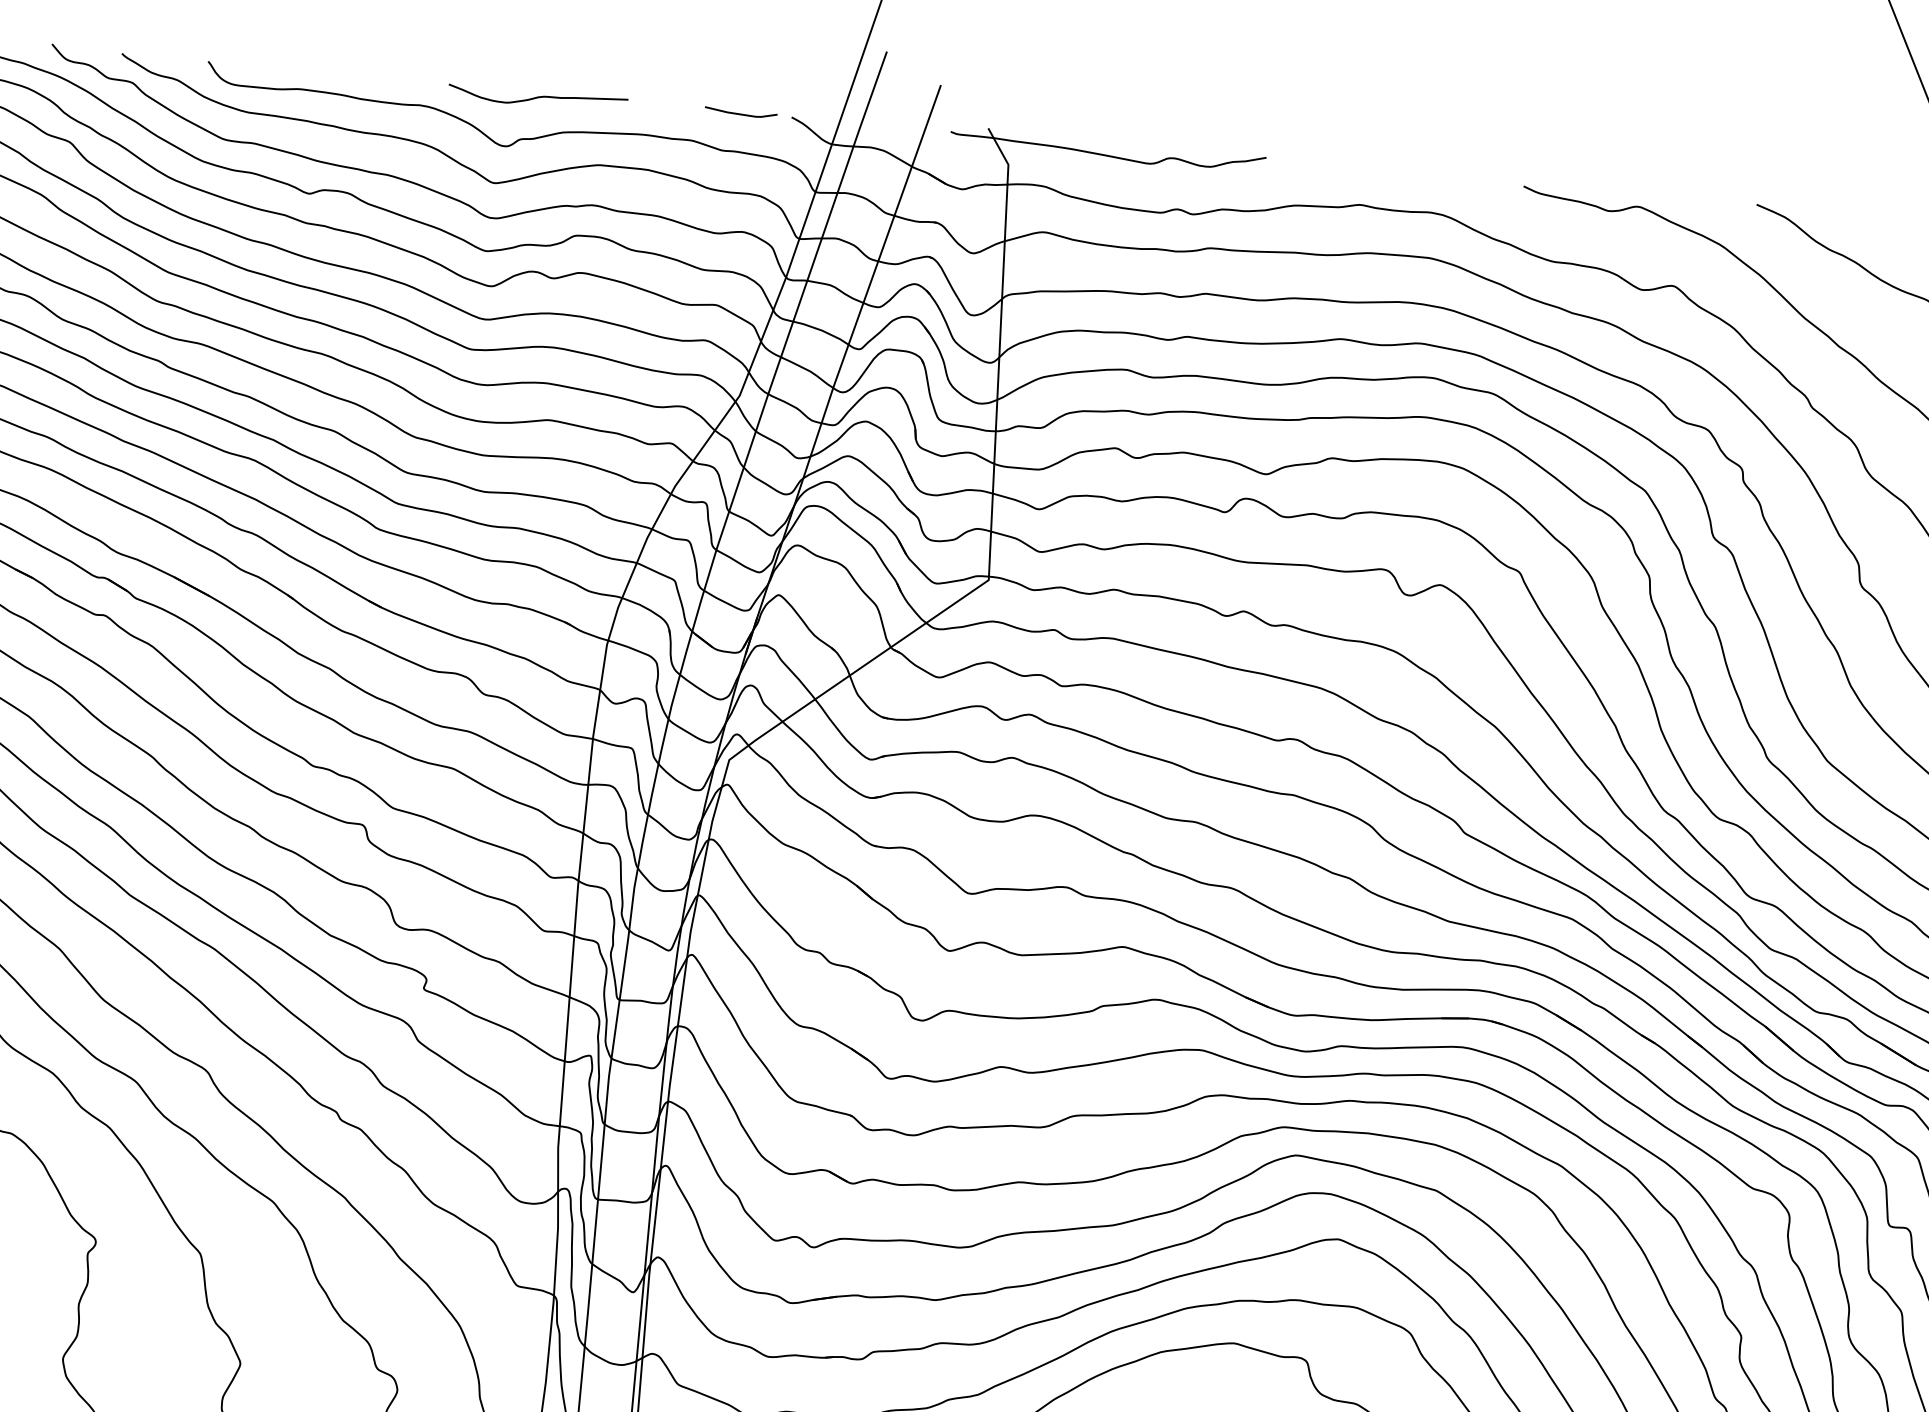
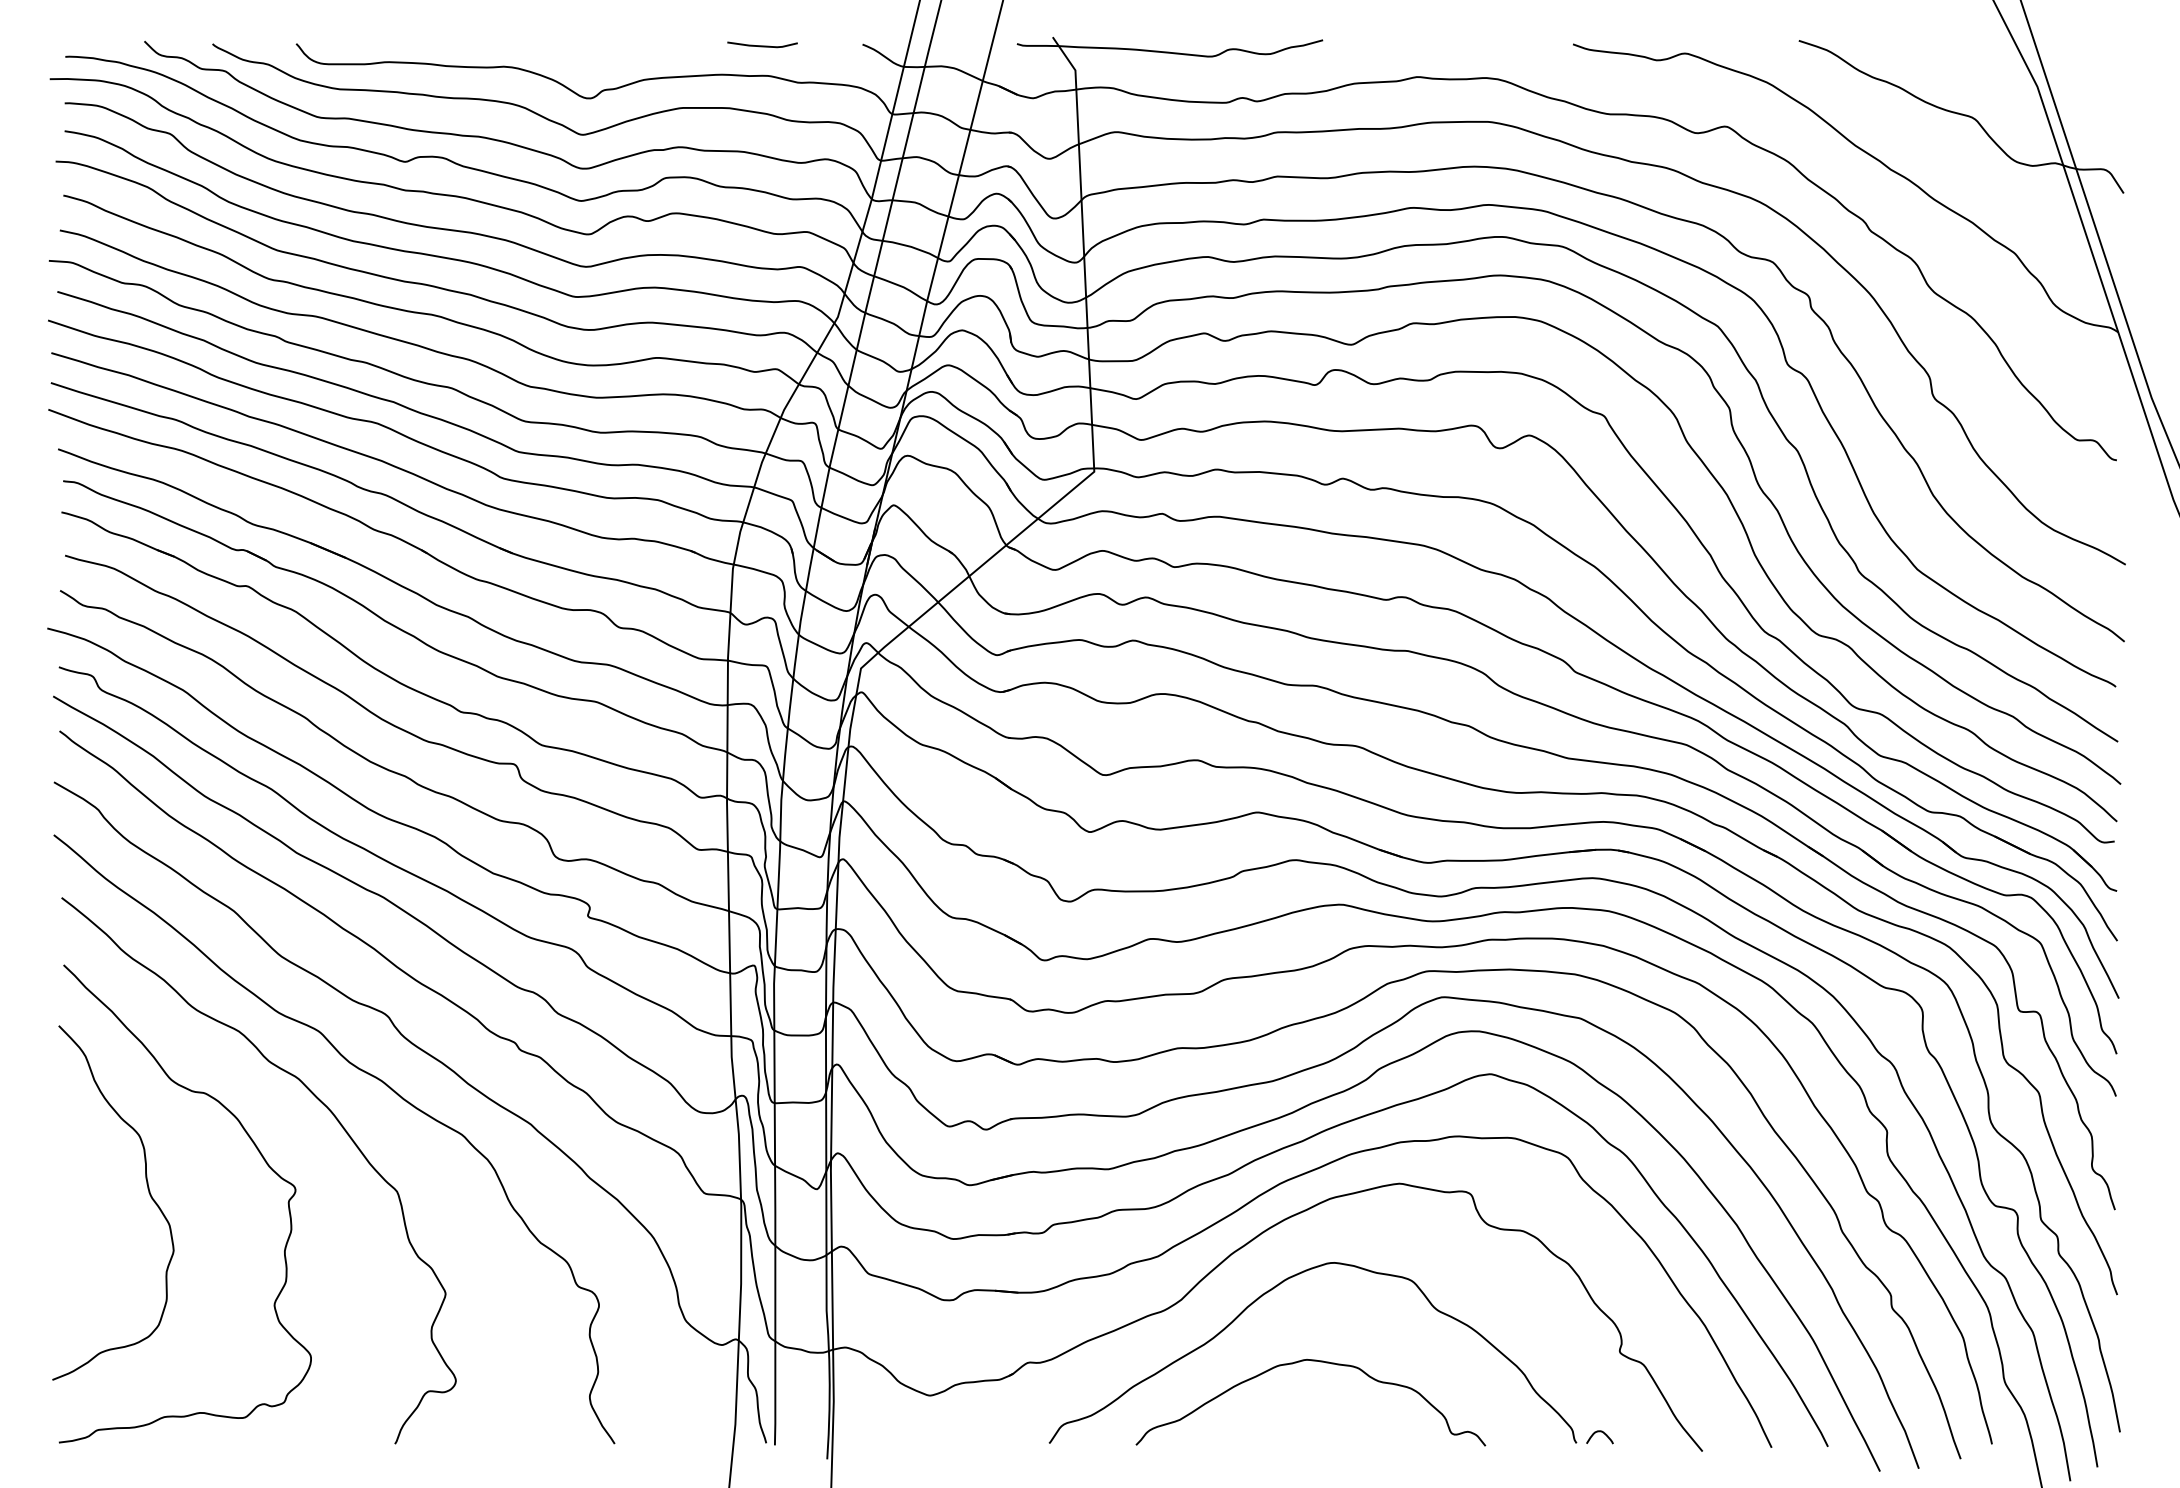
curve: (537, 98) -> (616, 49), removed
line: (740, 113) -> (762, 45), moved

